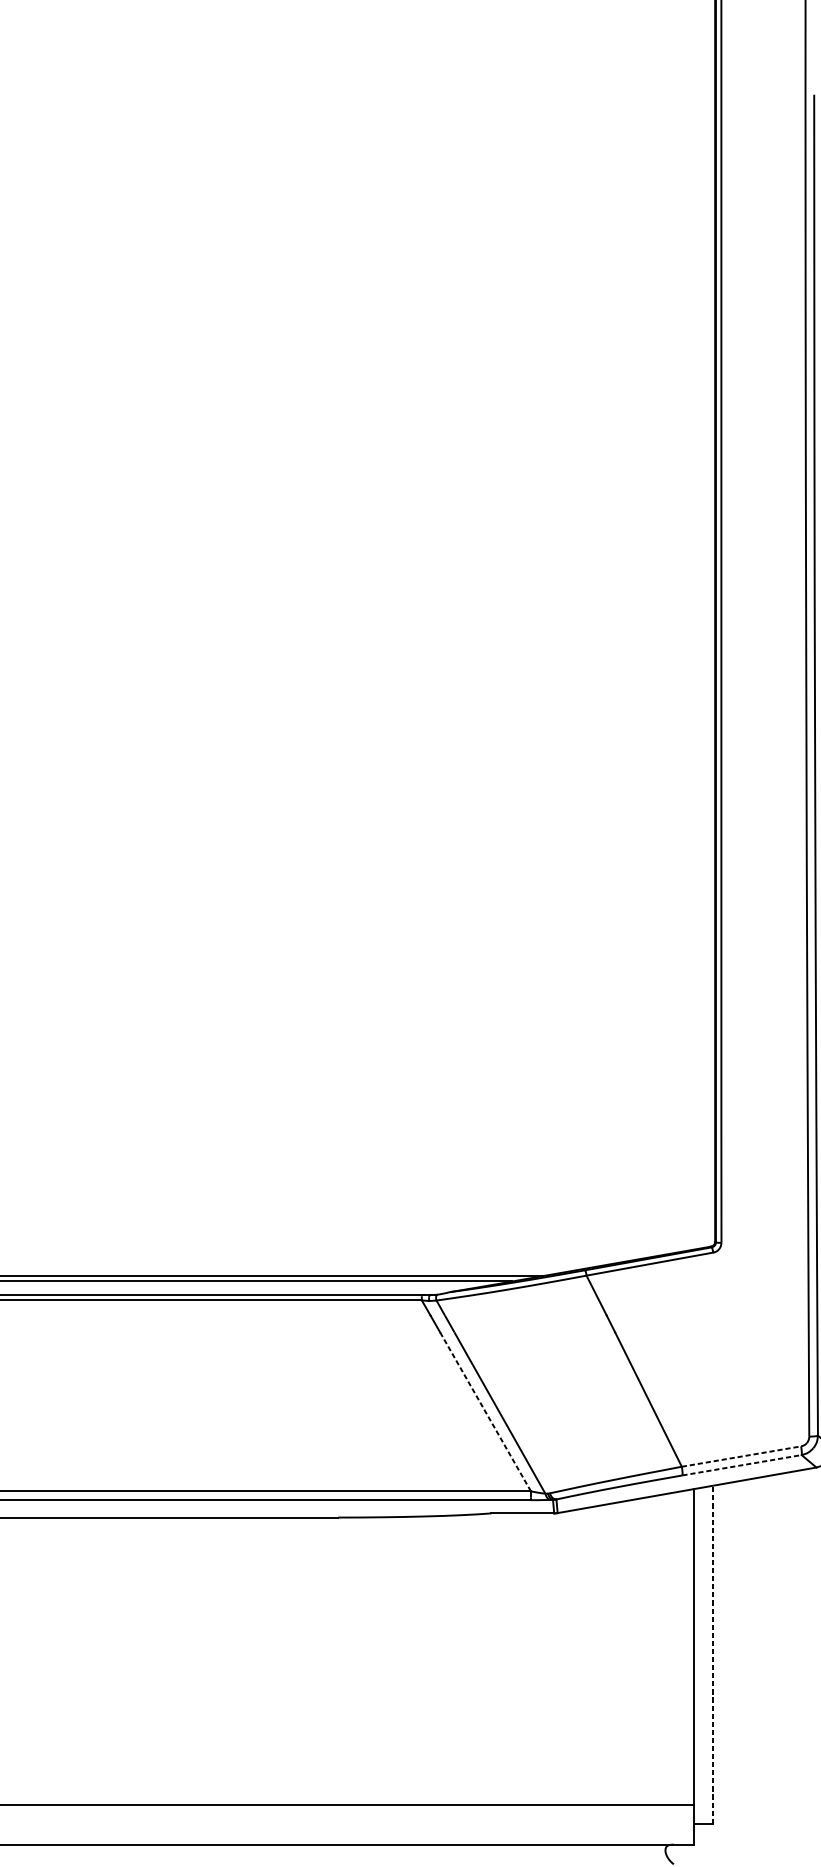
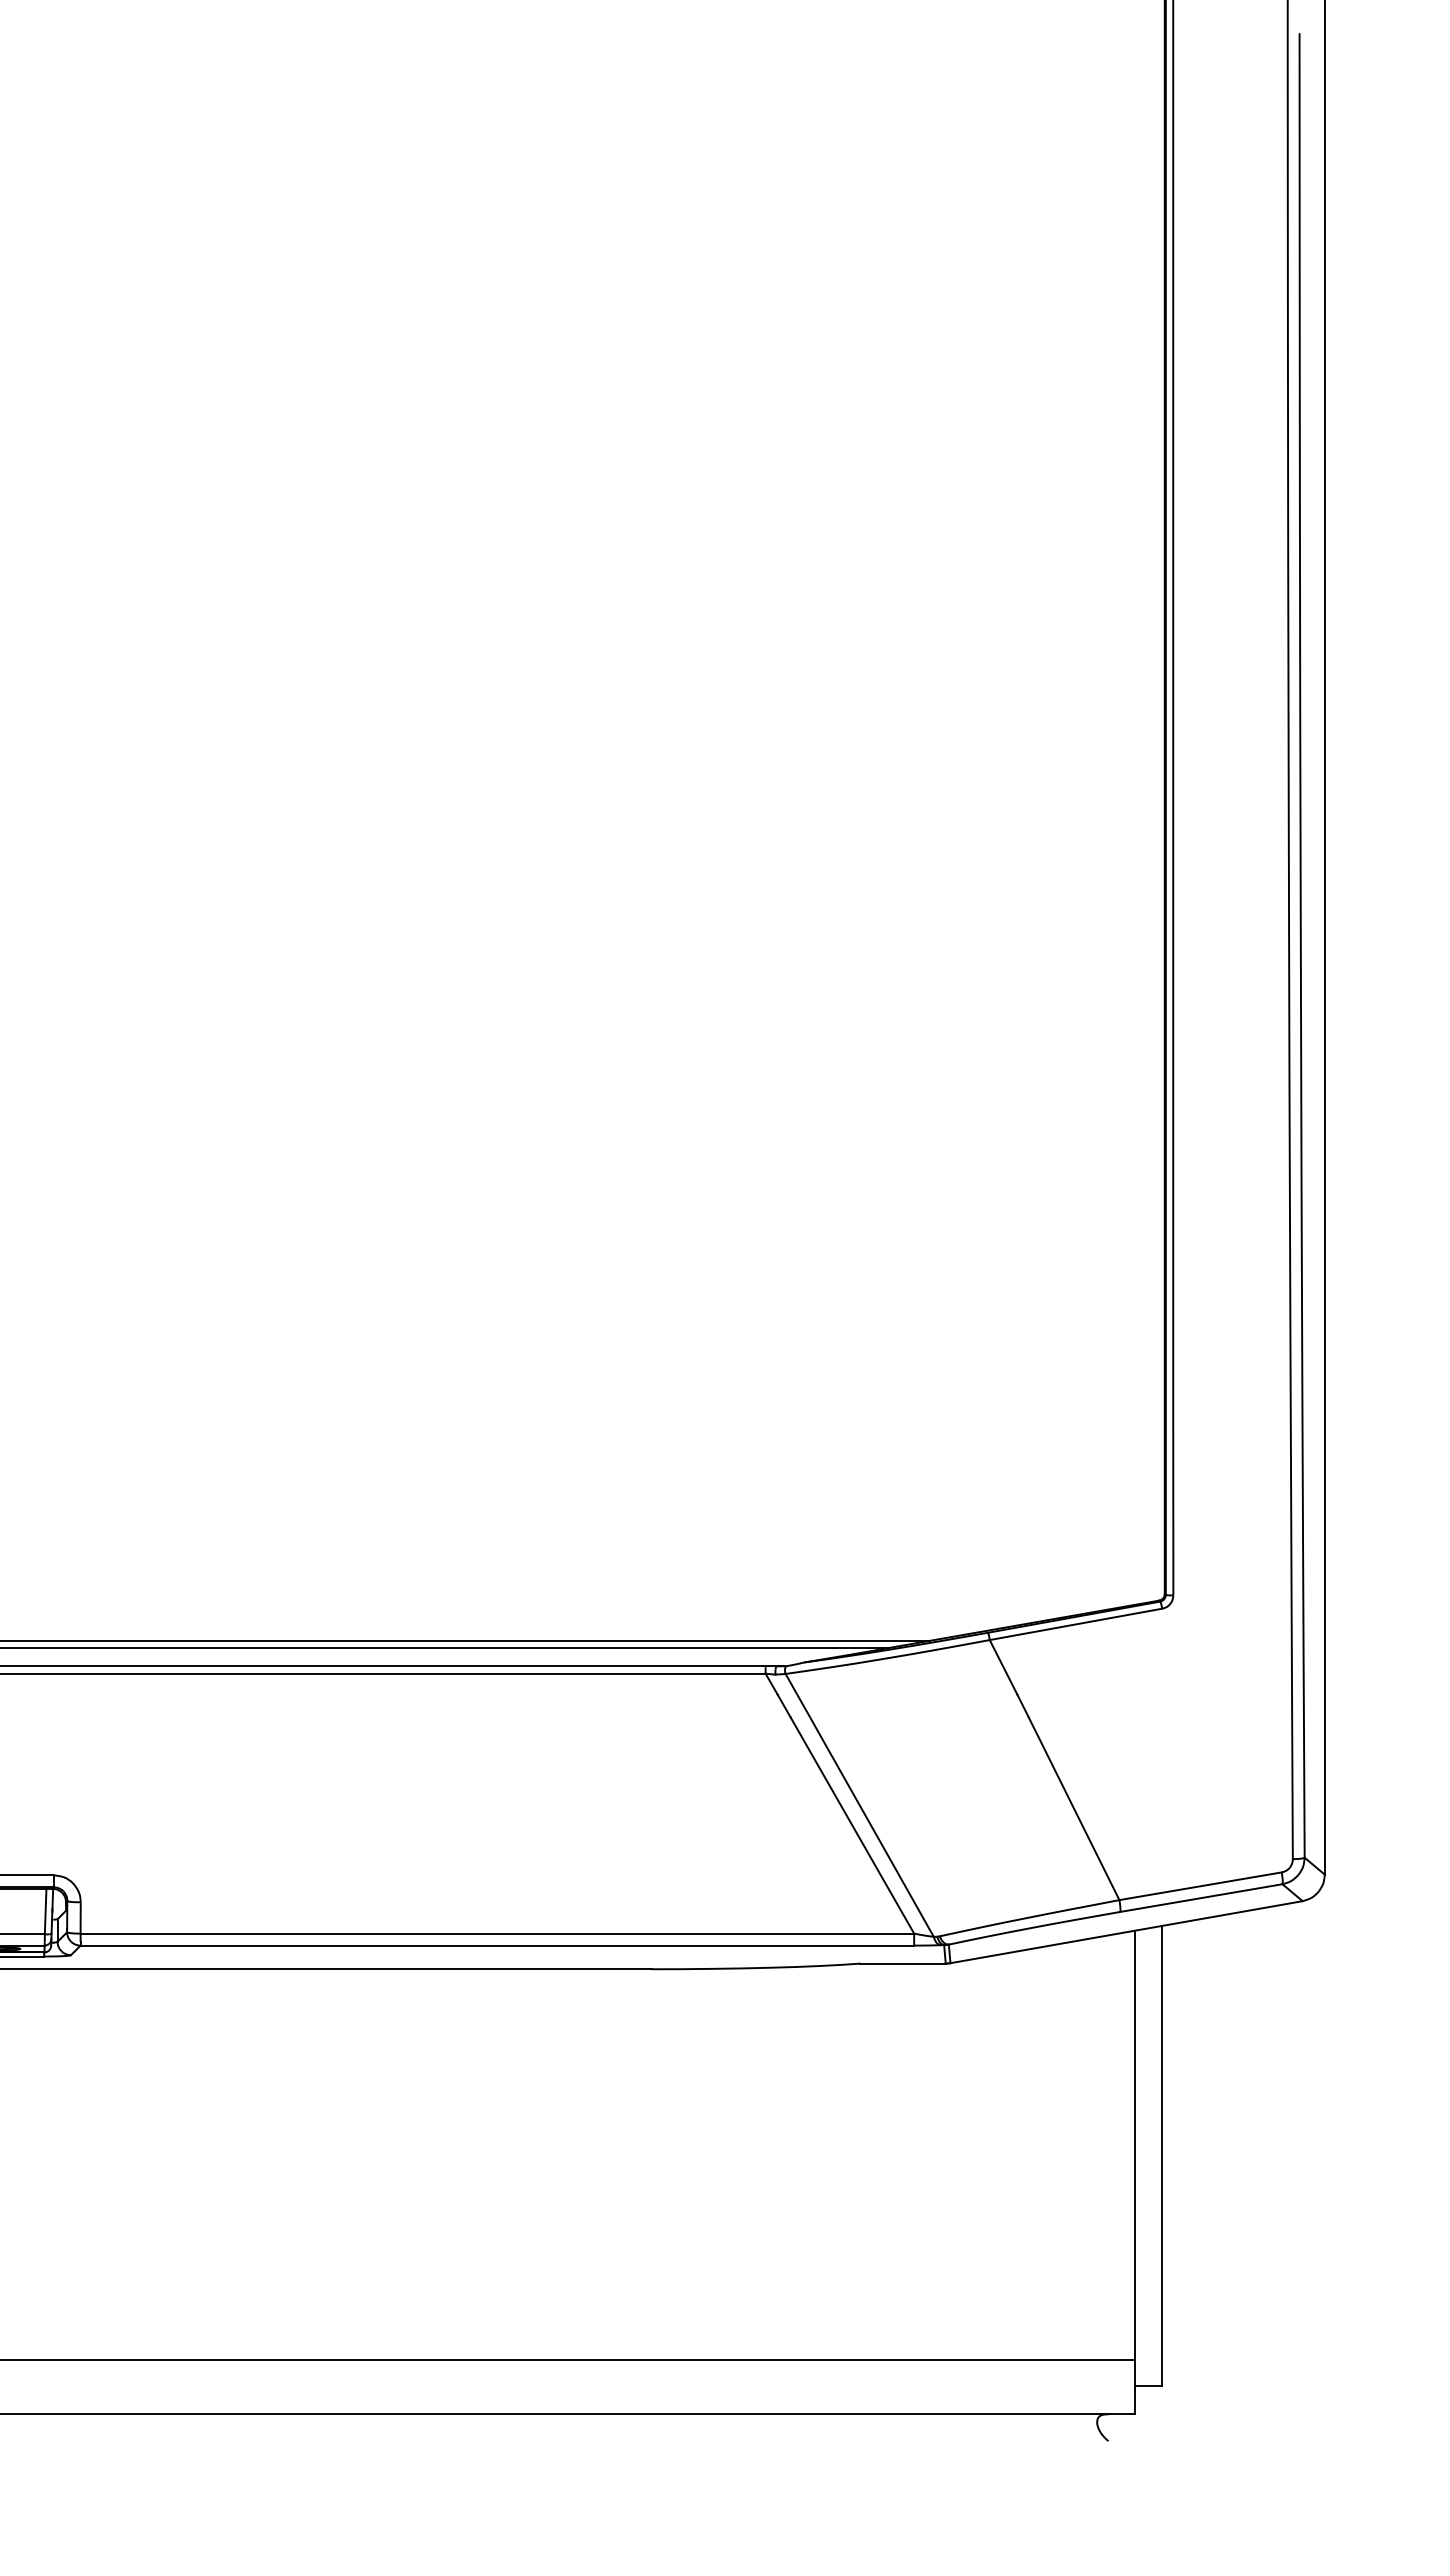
line: (485, 1411) -> (852, 1825), dashed -> solid
line: (742, 1456) -> (1201, 1886), dashed -> solid
line: (742, 1465) -> (1201, 1898), dashed -> solid
line: (713, 1654) -> (1162, 2155), dashed -> solid

